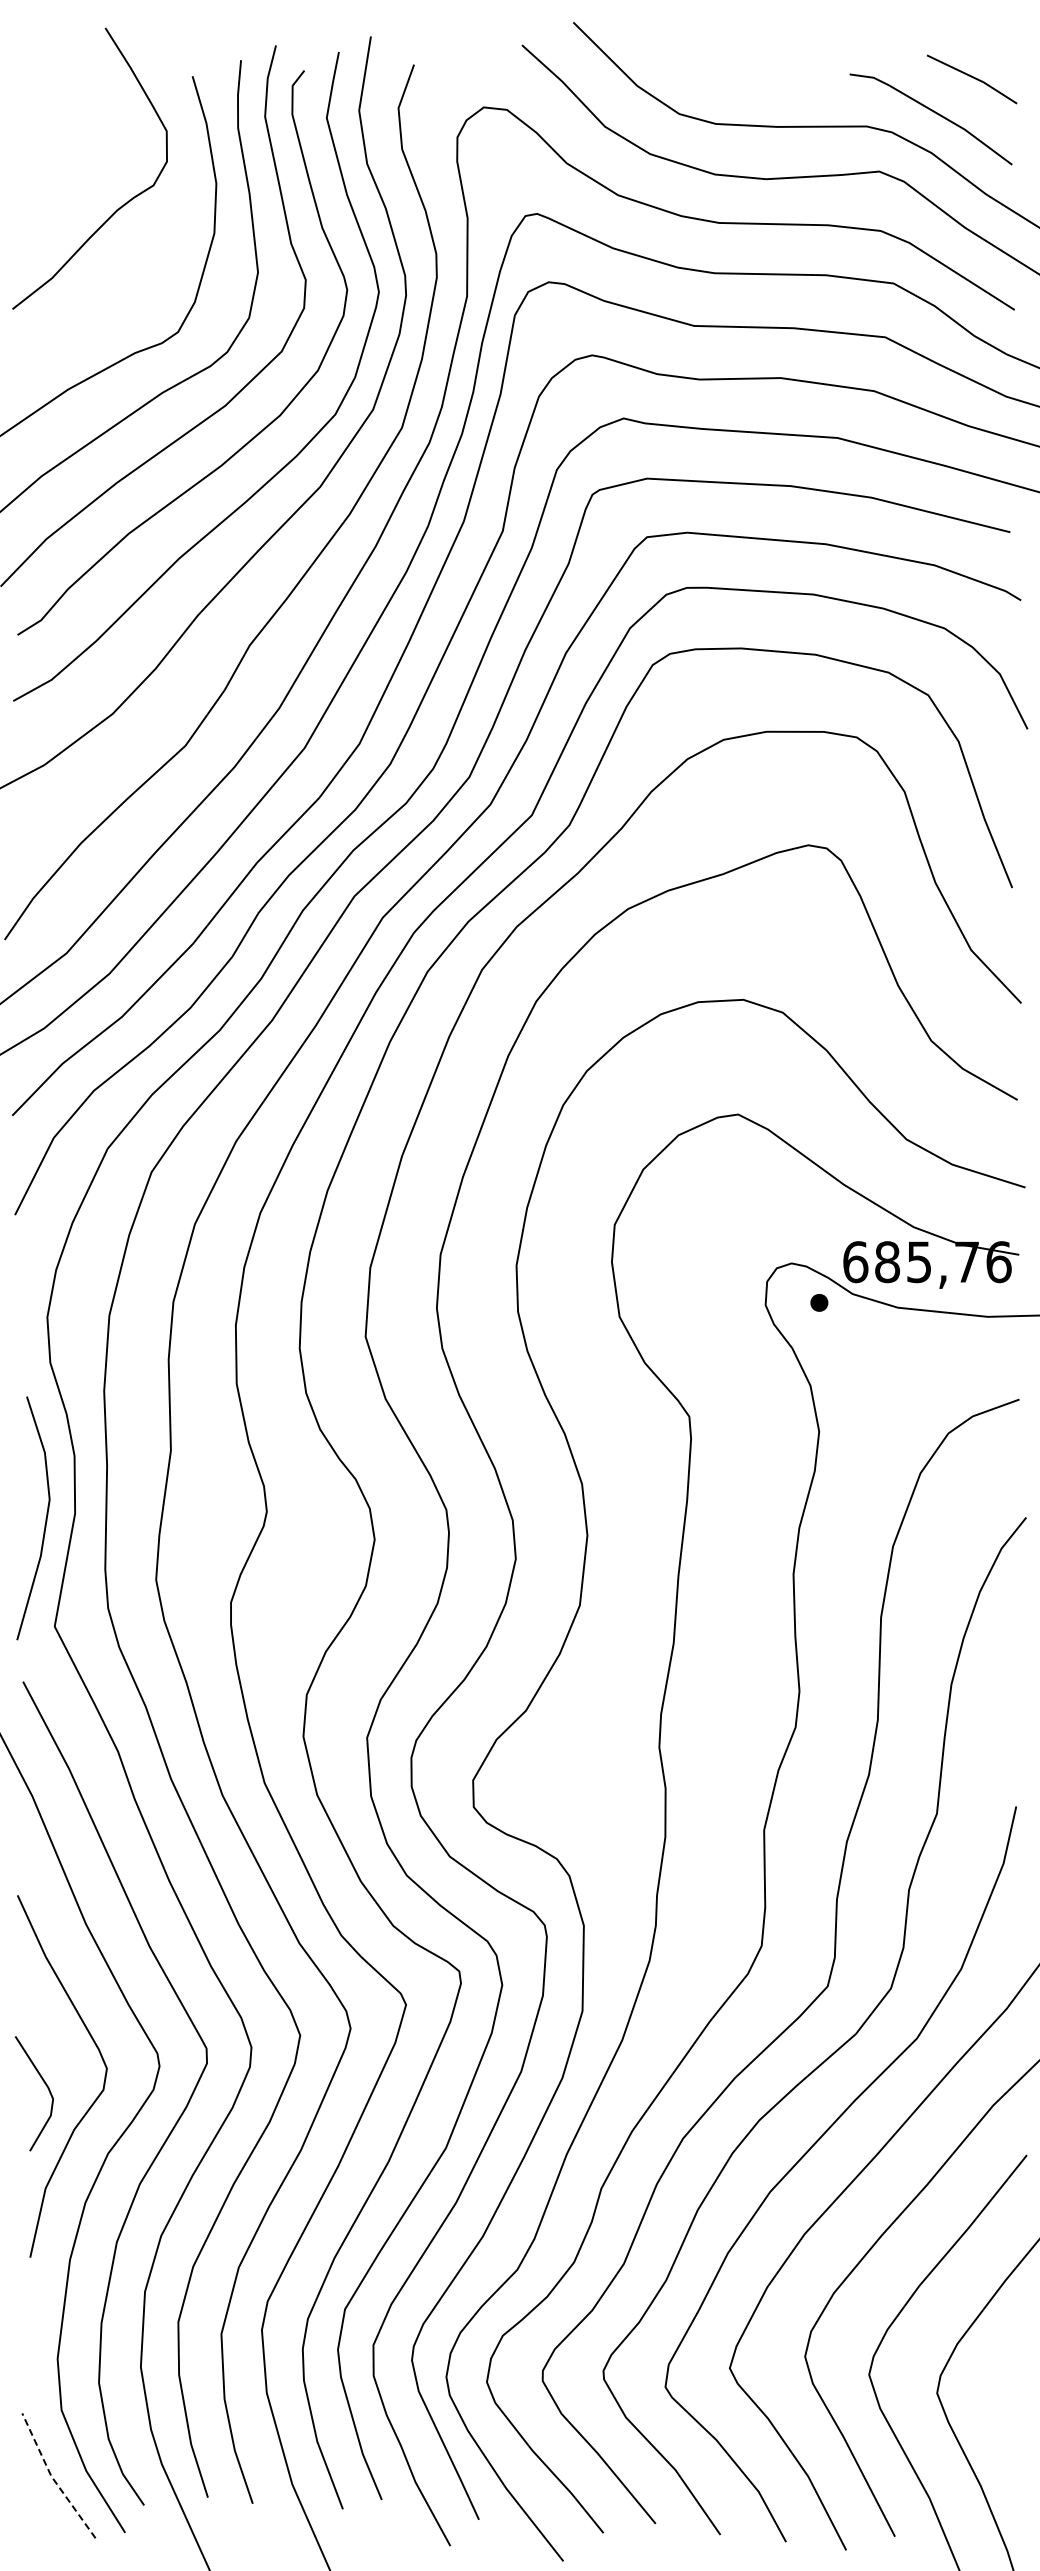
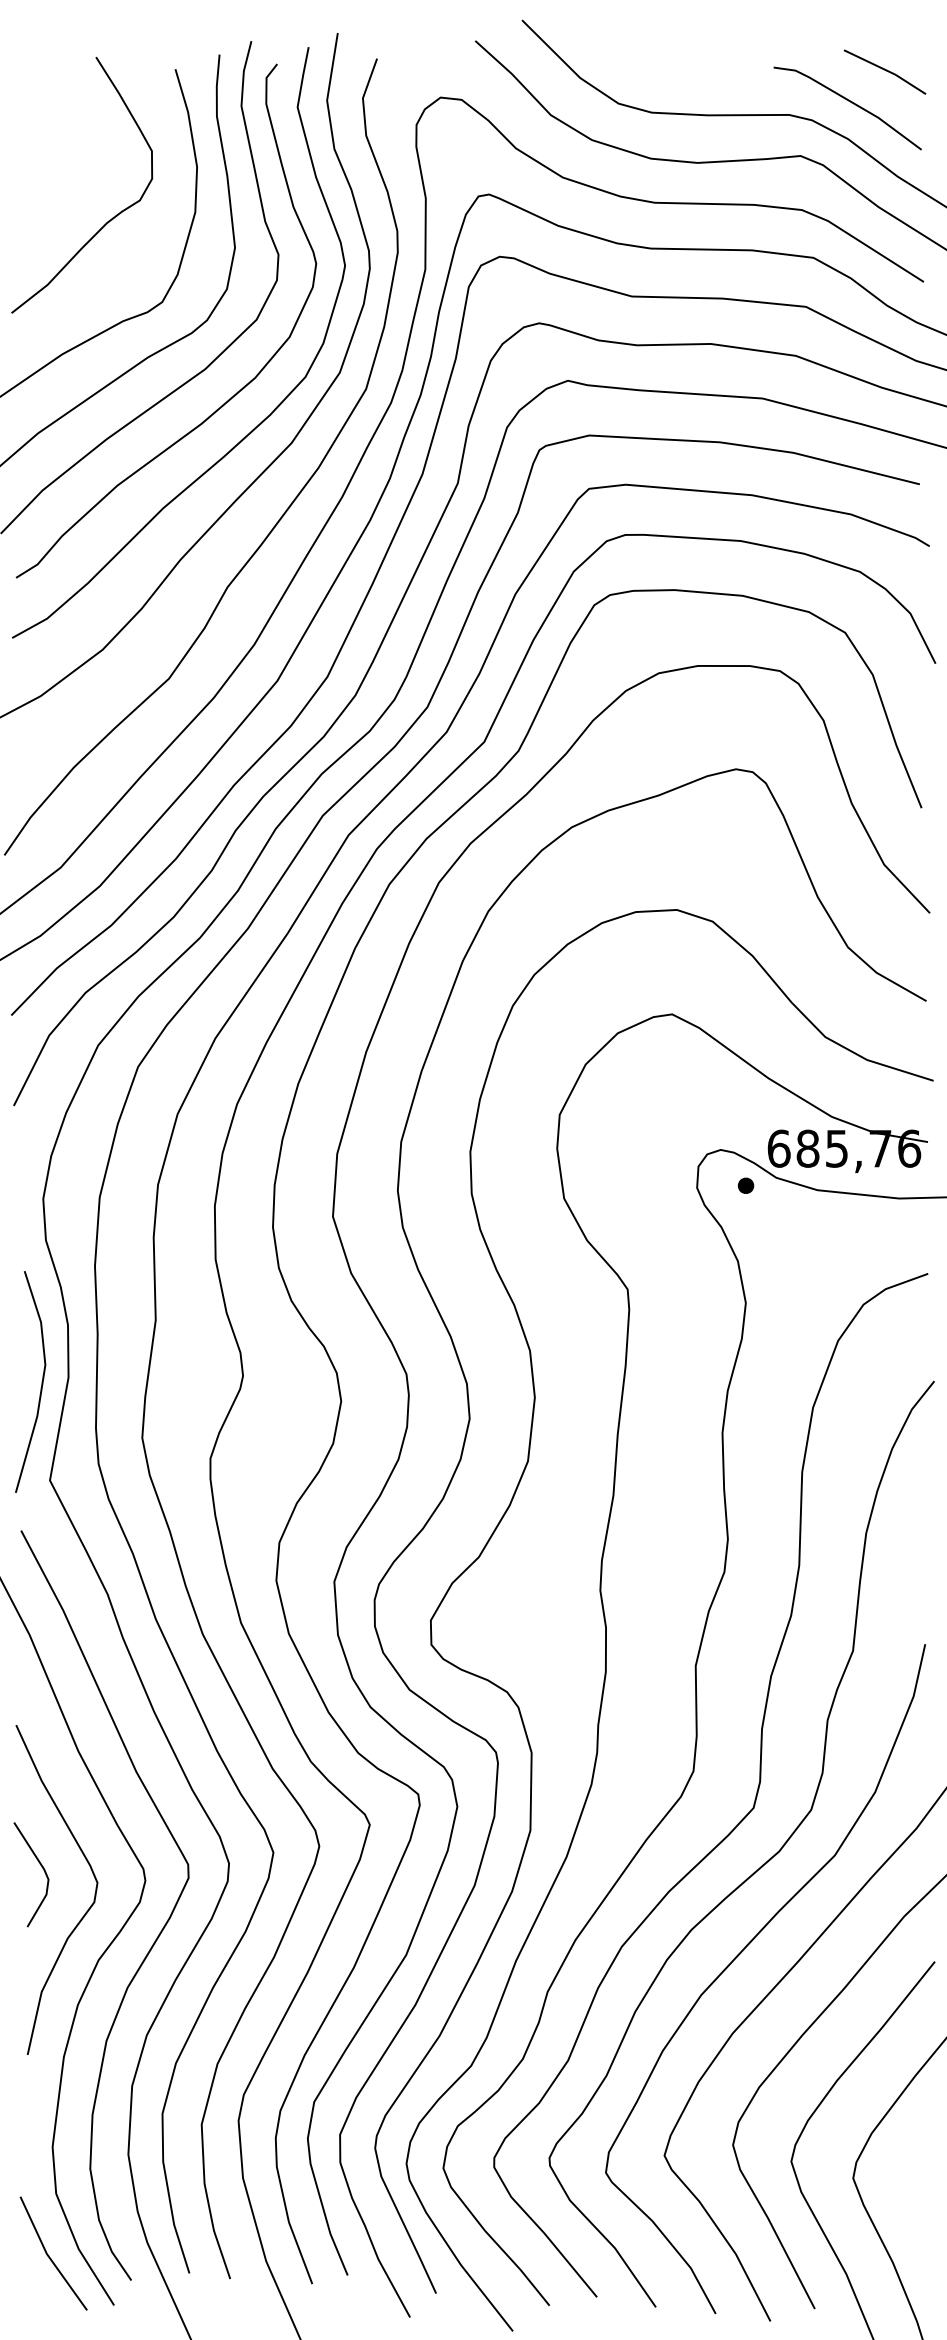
curve: (120, 206) -> (109, 219), moved
line: (45, 2085) -> (41, 1867), moved
line: (53, 2478) -> (48, 2255), dashed -> solid

